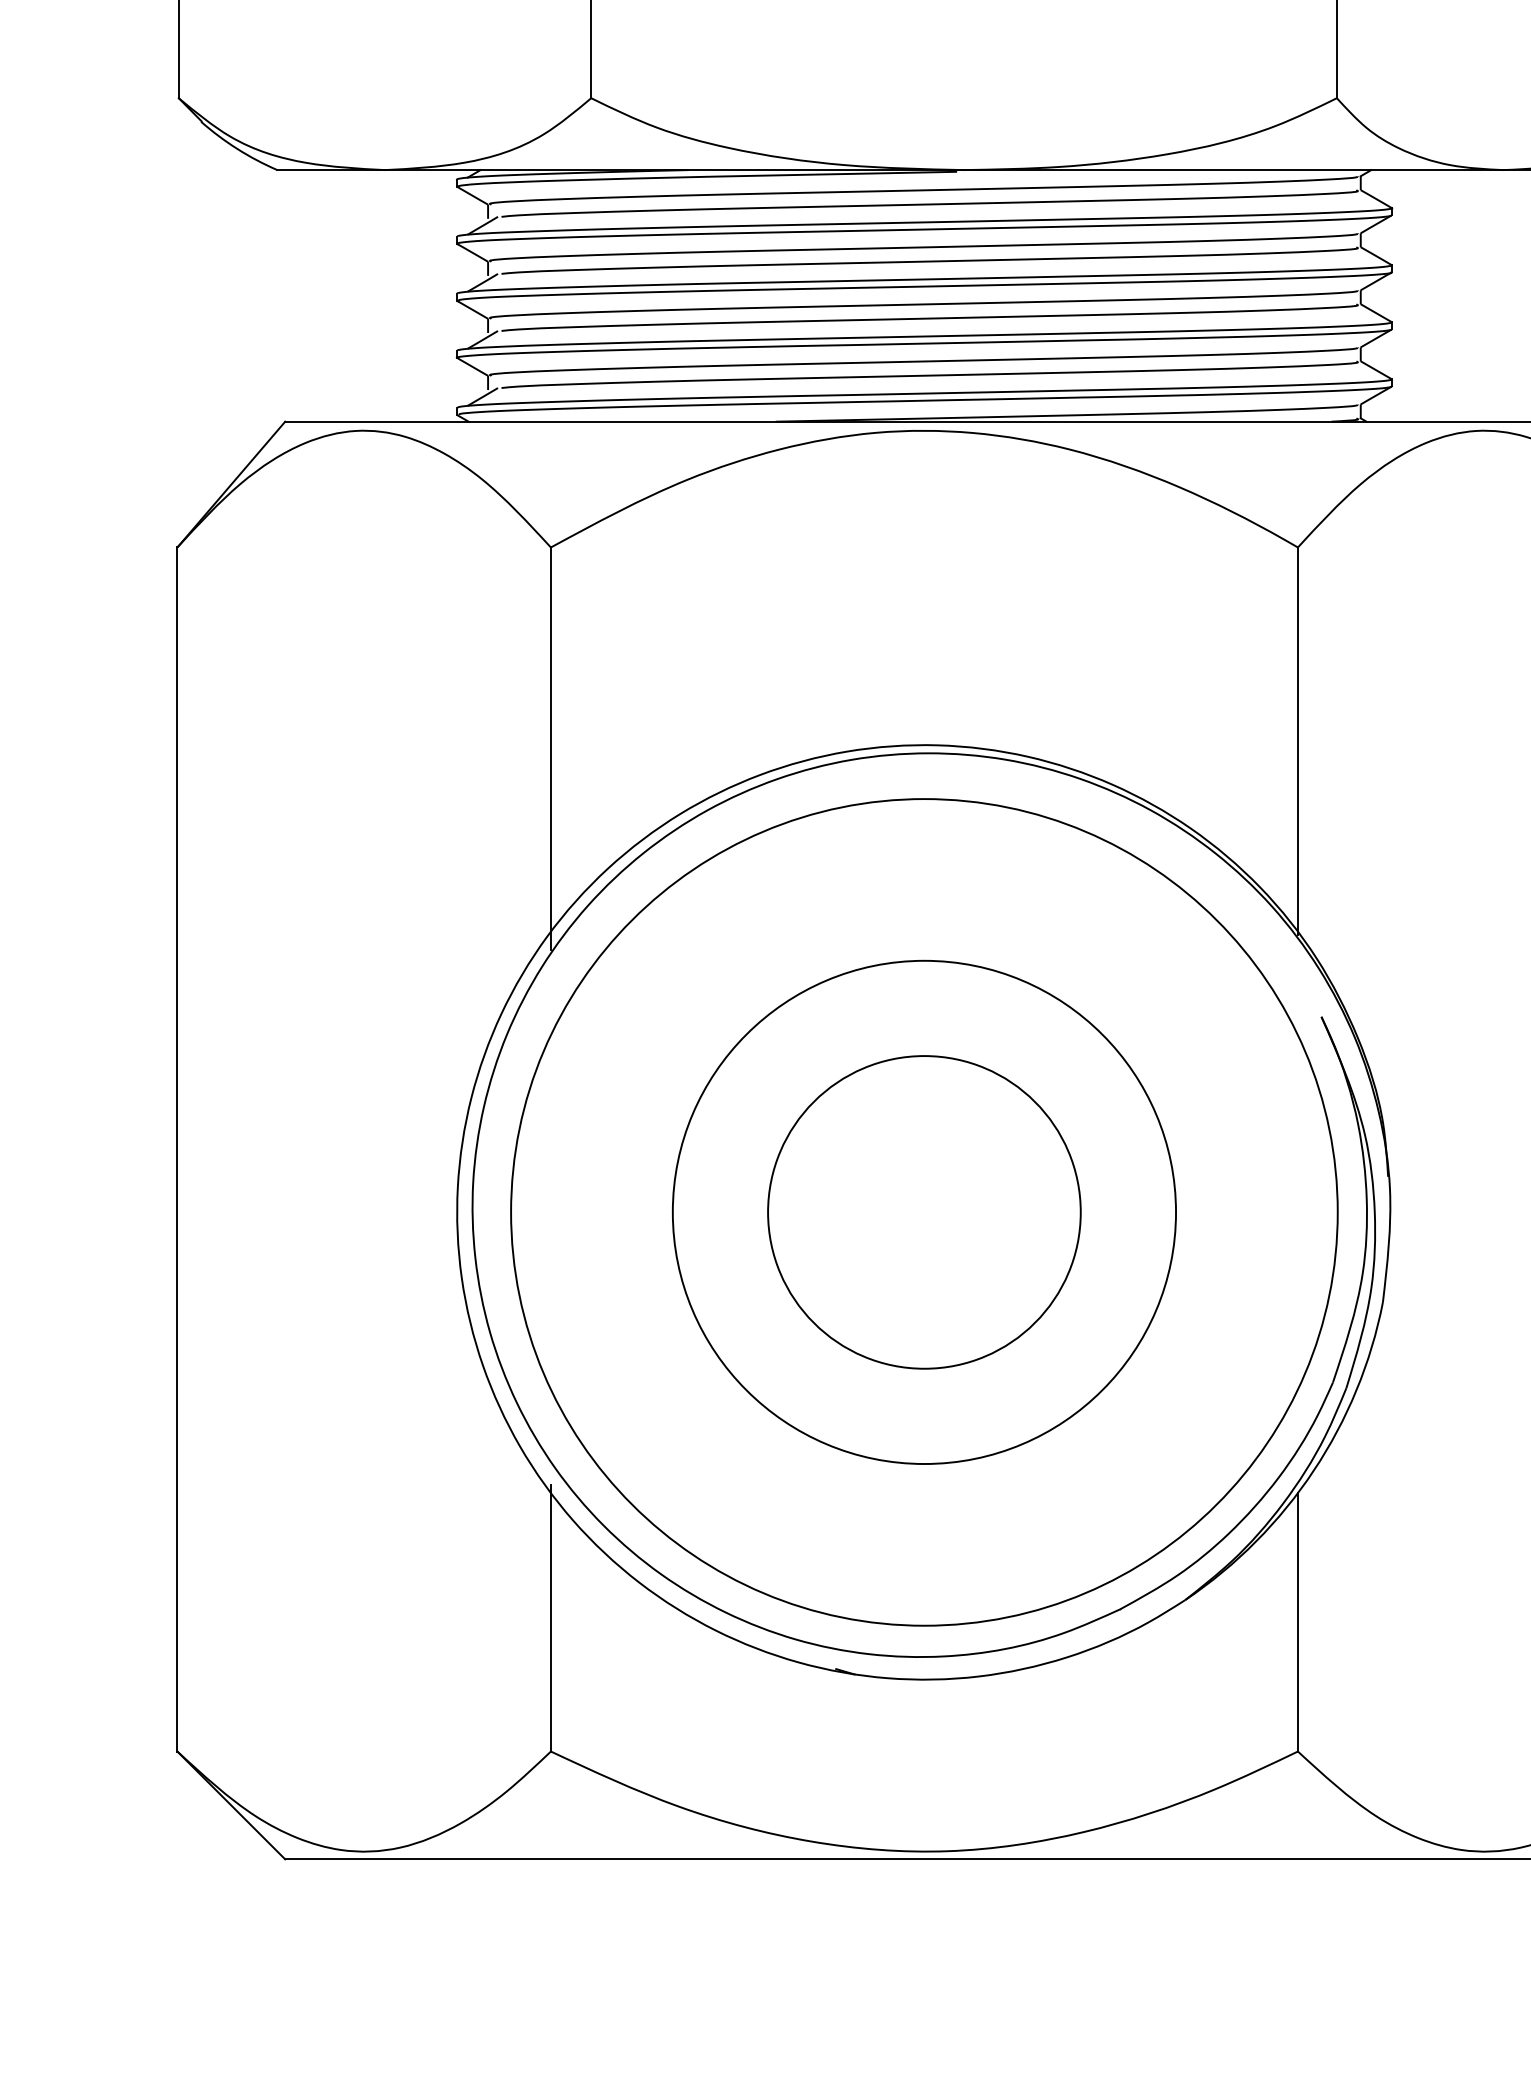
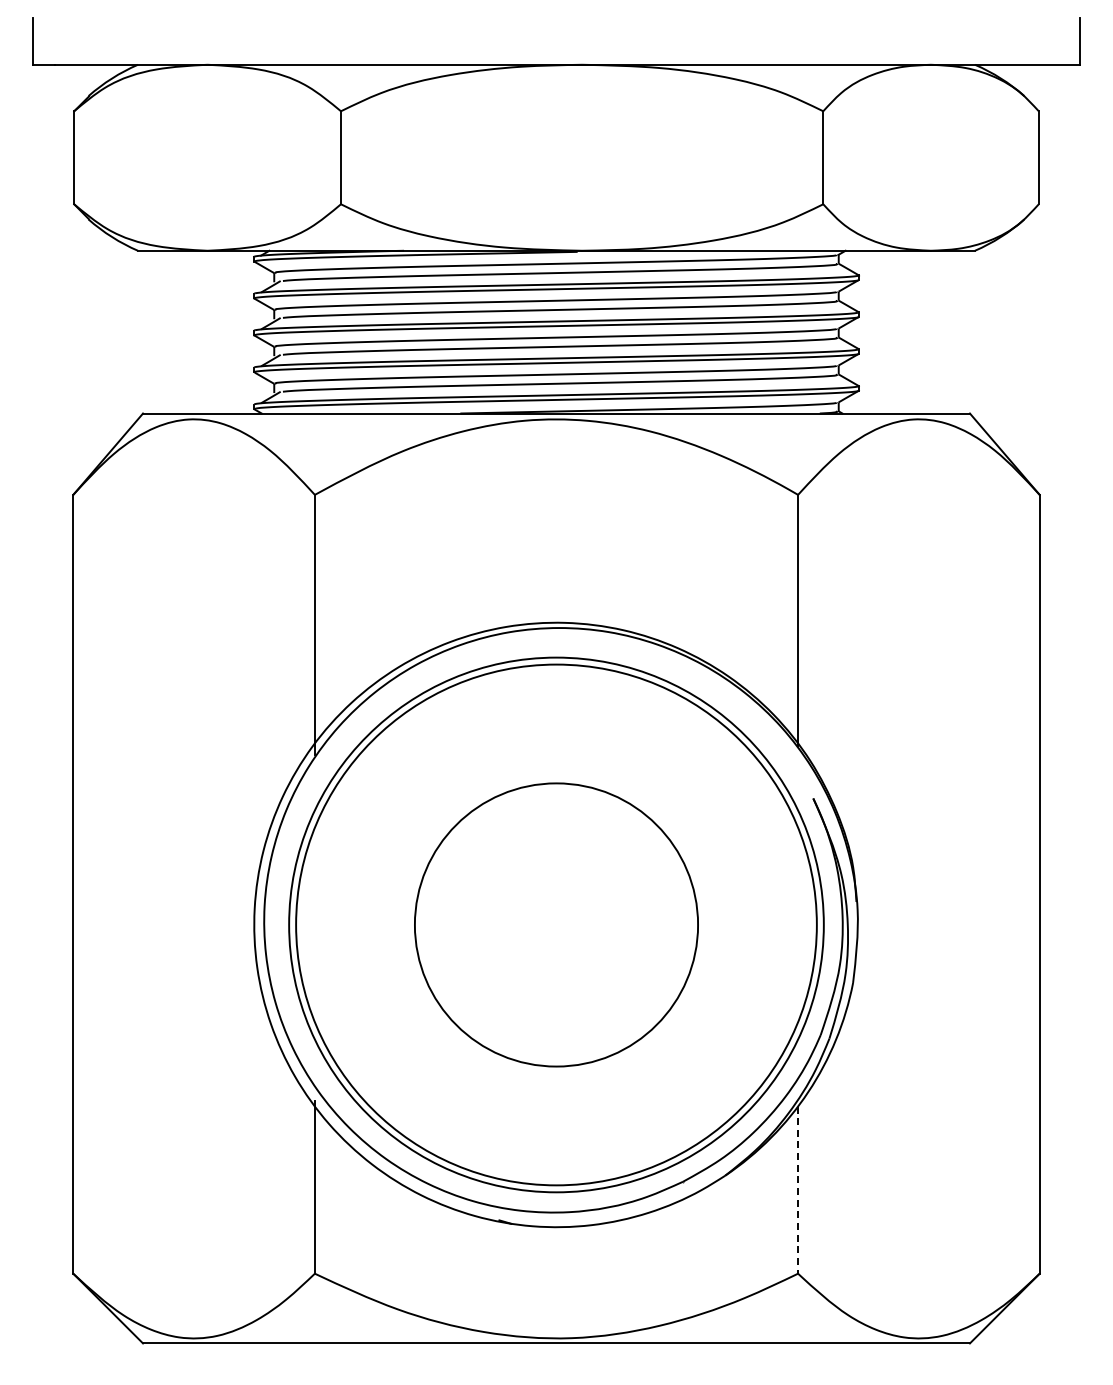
circle: (924, 1211) -> (556, 924), size x1.4
circle: (924, 1211) -> (556, 924), size x1.6
line: (1298, 1622) -> (798, 1190), solid -> dashed

